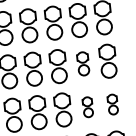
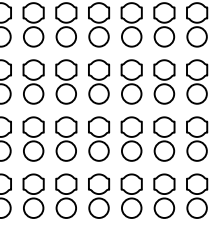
part: (83, 63) -> (164, 138), size x1.43
part: (113, 104) -> (197, 195), size x1.67
part: (87, 106) -> (164, 195), size x1.67

